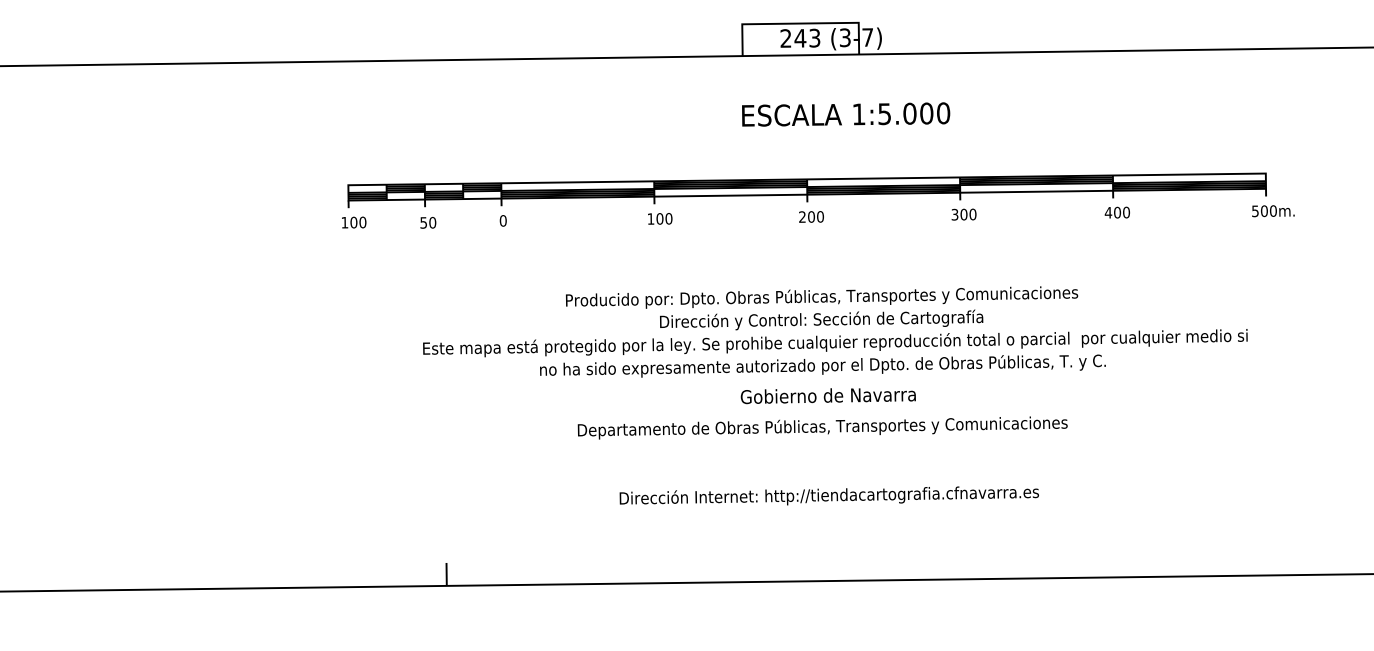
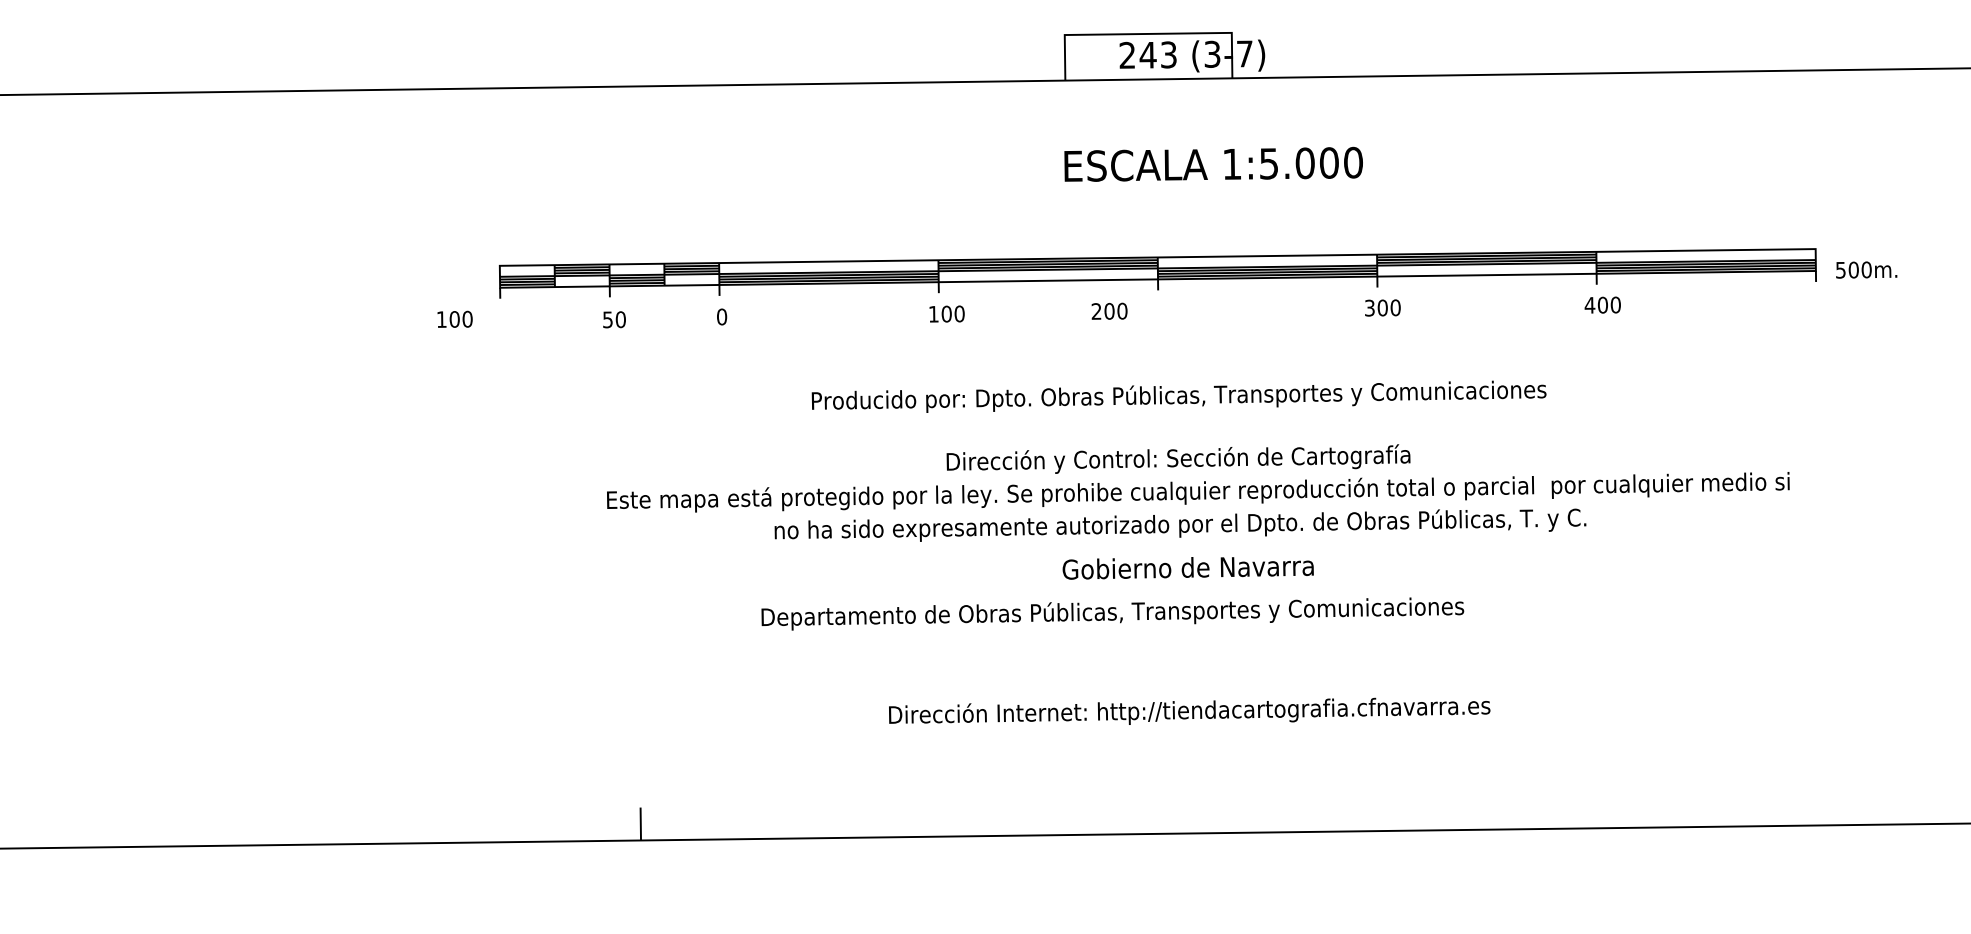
text: (1273, 211) -> (1866, 270), moved
text: (811, 216) -> (1109, 310), moved
text: (354, 222) -> (455, 319), moved
text: (822, 297) -> (1179, 396), moved
text: (822, 427) -> (1112, 613), moved

